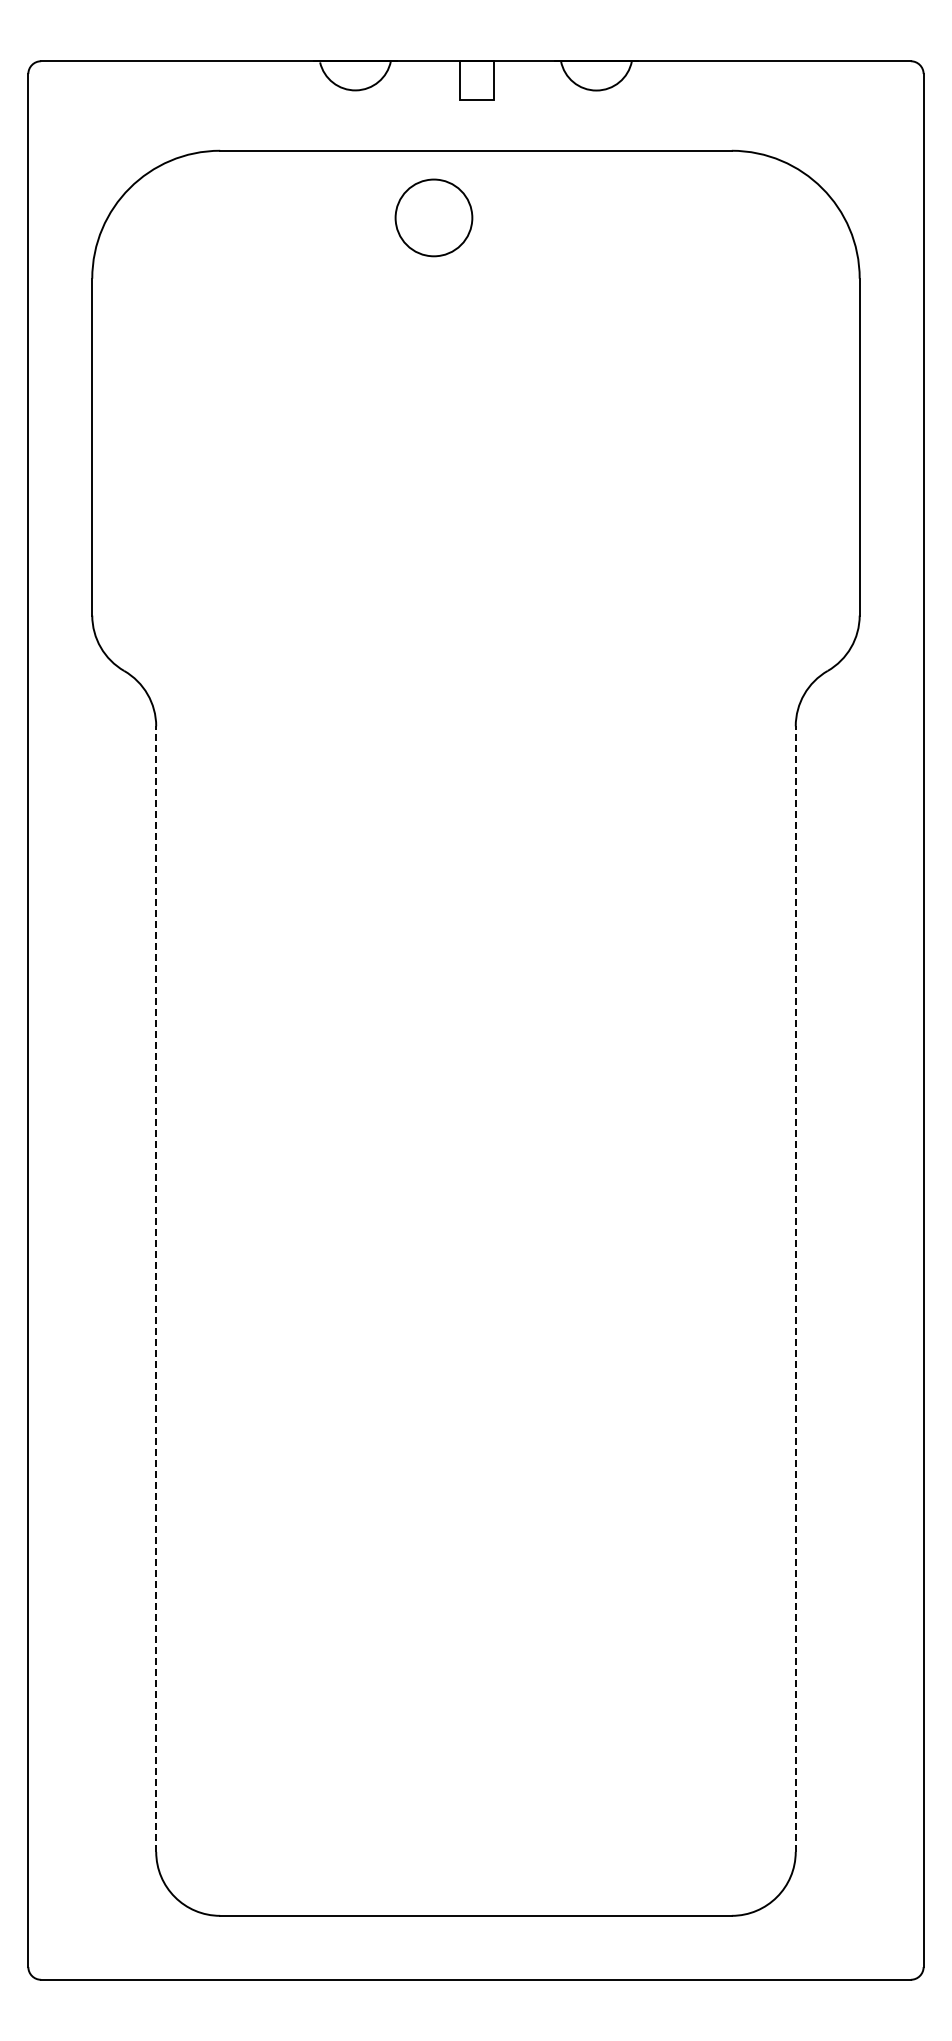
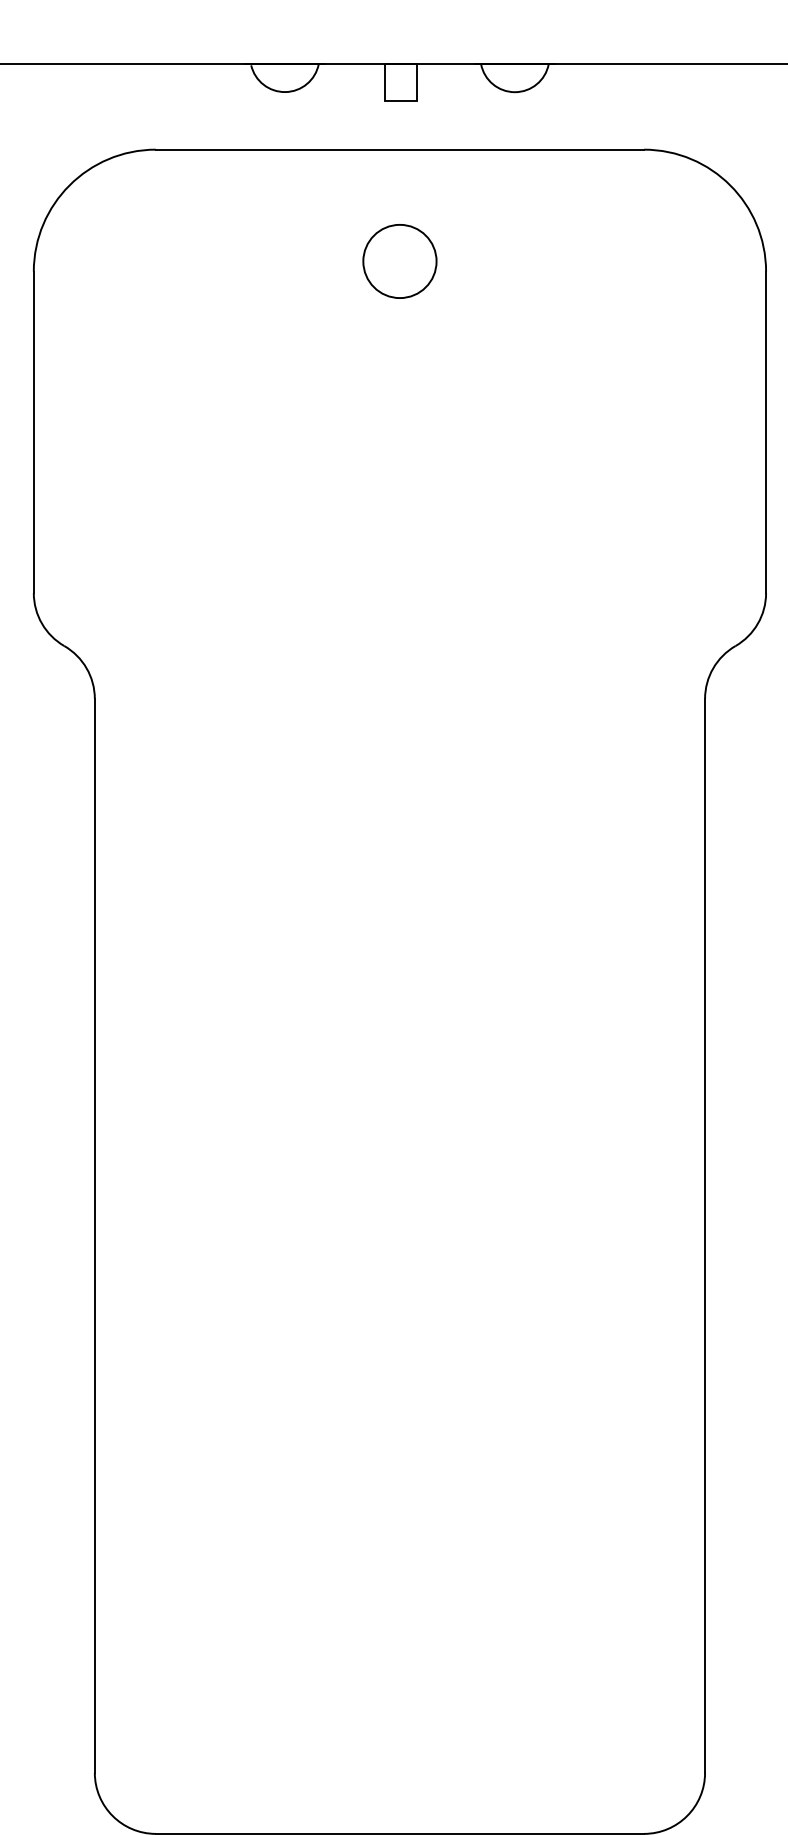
circle: (433, 217) -> (399, 261), moved
line: (156, 1289) -> (95, 1236), dashed -> solid
line: (795, 1289) -> (704, 1236), dashed -> solid

